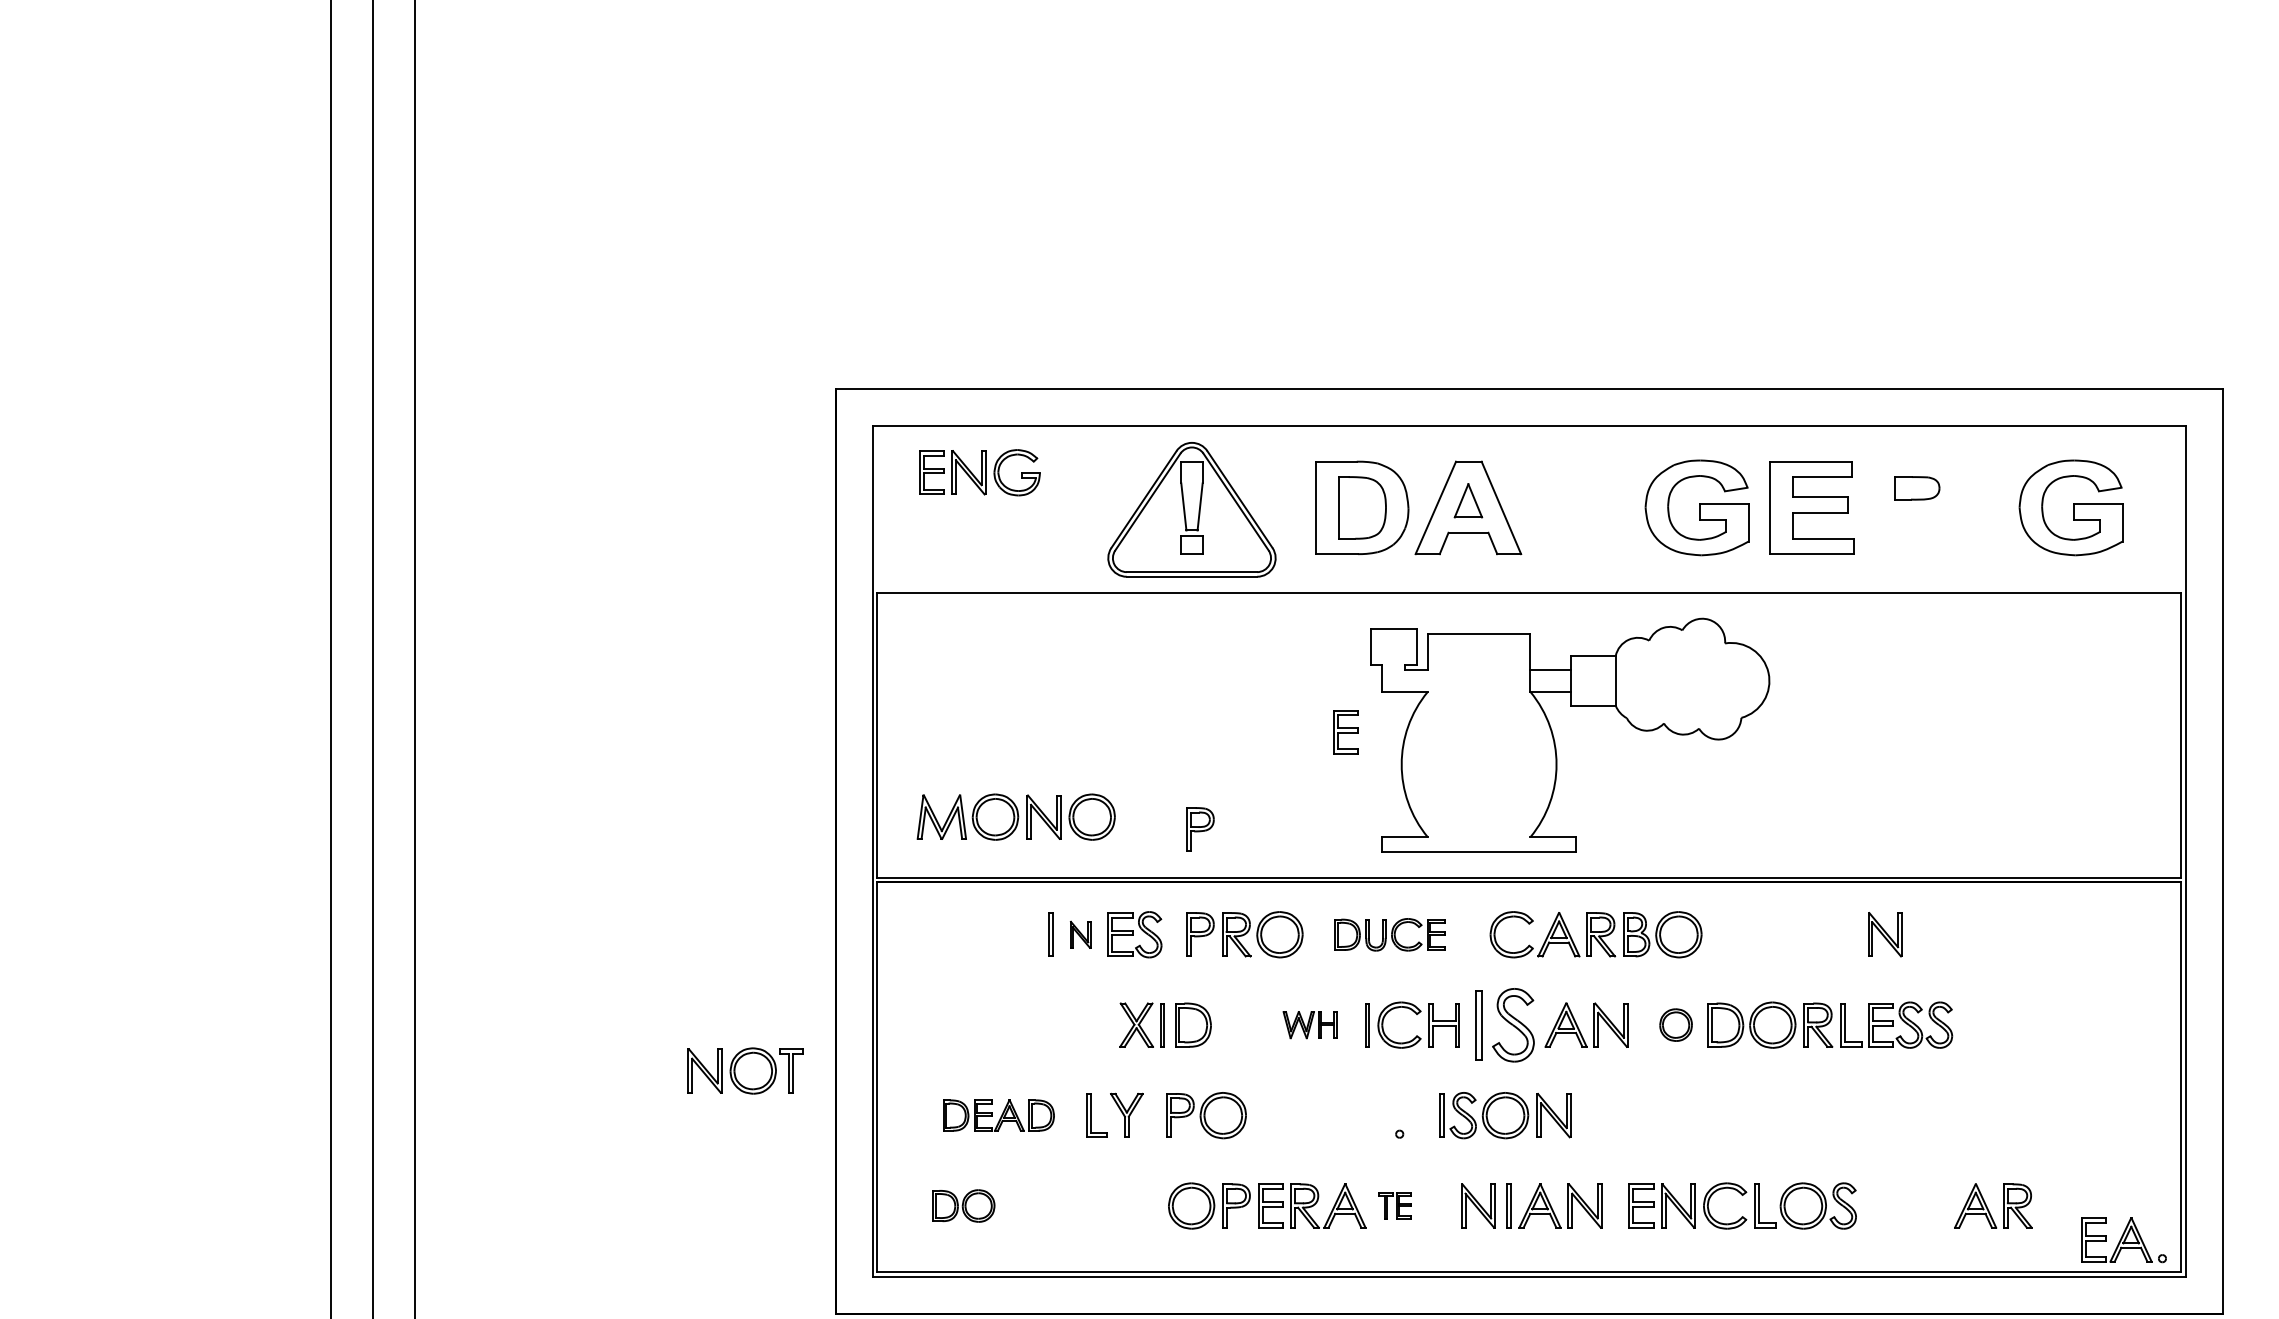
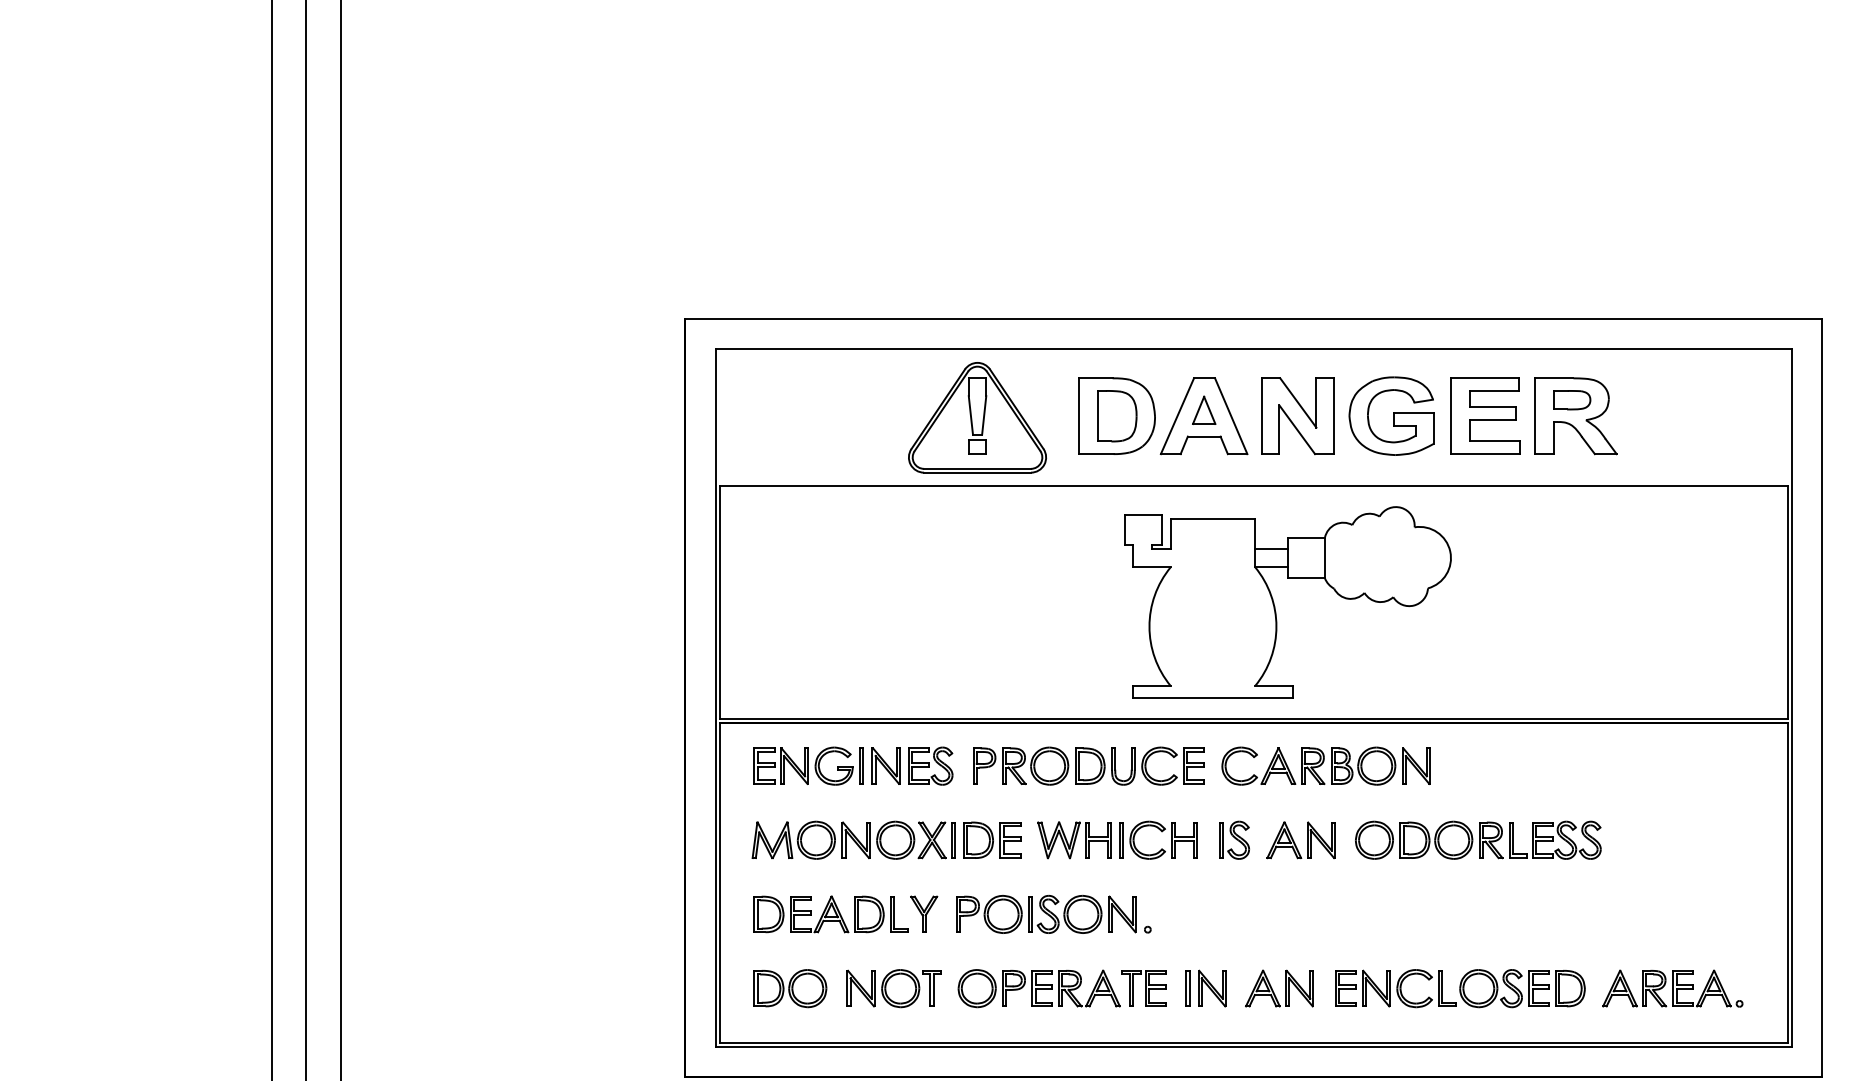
part: (979, 472) -> (803, 765), moved
part: (1582, 507) -> (1297, 415), added
part: (1921, 507) -> (1575, 415), added
part: (2070, 507) -> (1697, 415), removed
part: (1345, 732) -> (1009, 840), moved
part: (1015, 816) -> (832, 839), moved
part: (1200, 829) -> (984, 679), removed
part: (1080, 934) -> (886, 765), size x1.67
part: (1389, 934) -> (1139, 765), size x1.43
part: (1885, 934) -> (1416, 765), moved
part: (1309, 1024) -> (1073, 839), size x1.67
part: (1505, 1024) -> (1234, 839), size x0.62
part: (1675, 1024) -> (1373, 839), size x1.43
part: (745, 1070) -> (894, 988), moved
part: (998, 1115) -> (818, 914), size x1.43
part: (1505, 1115) -> (1082, 914), moved
part: (963, 1205) -> (790, 988), size x1.43
part: (1394, 1205) -> (1143, 988), size x1.67
part: (1508, 1205) -> (1187, 988), moved
part: (1898, 1205) -> (1556, 988), added
part: (2123, 1240) -> (1707, 988), moved

